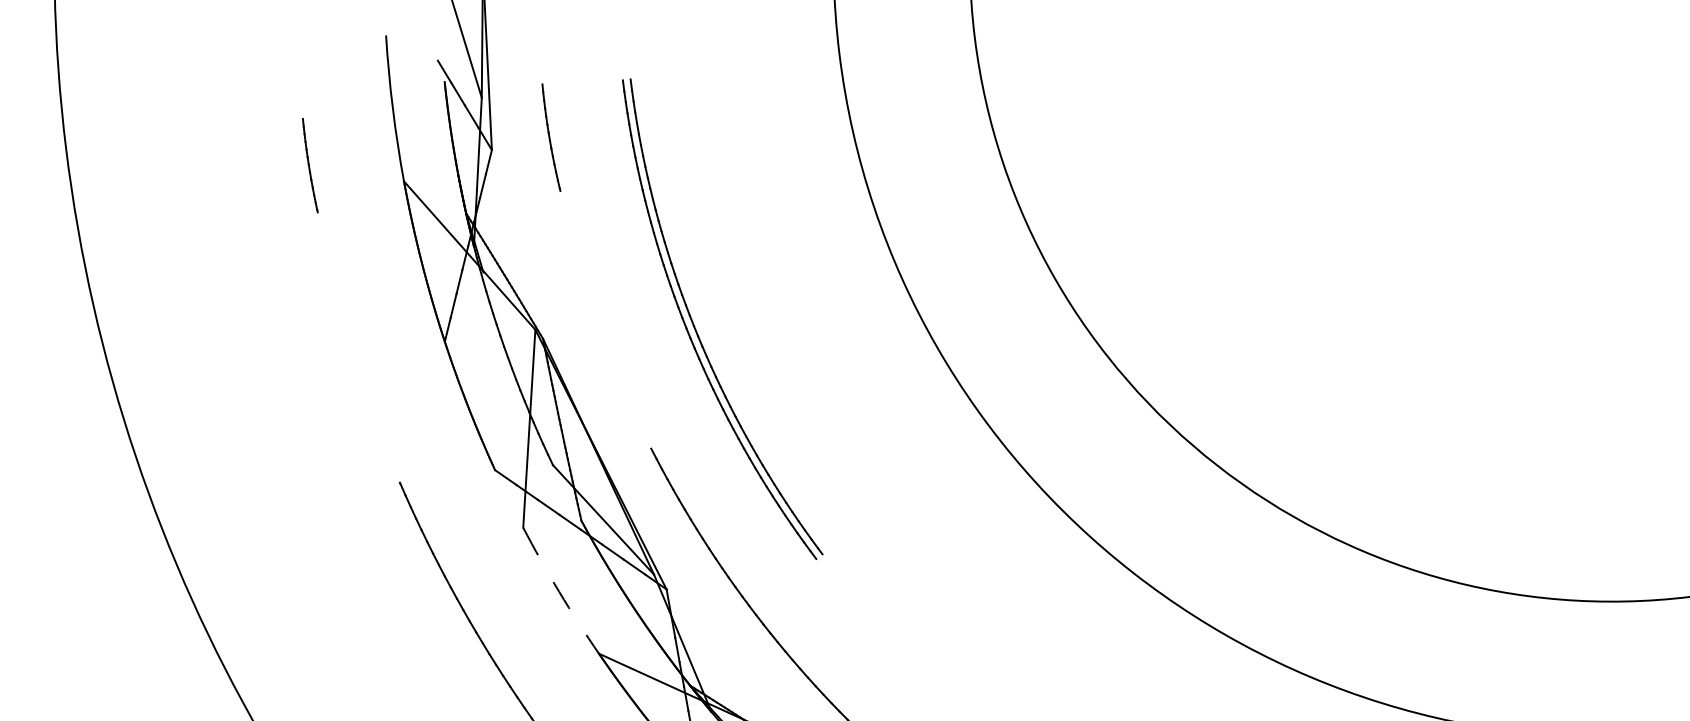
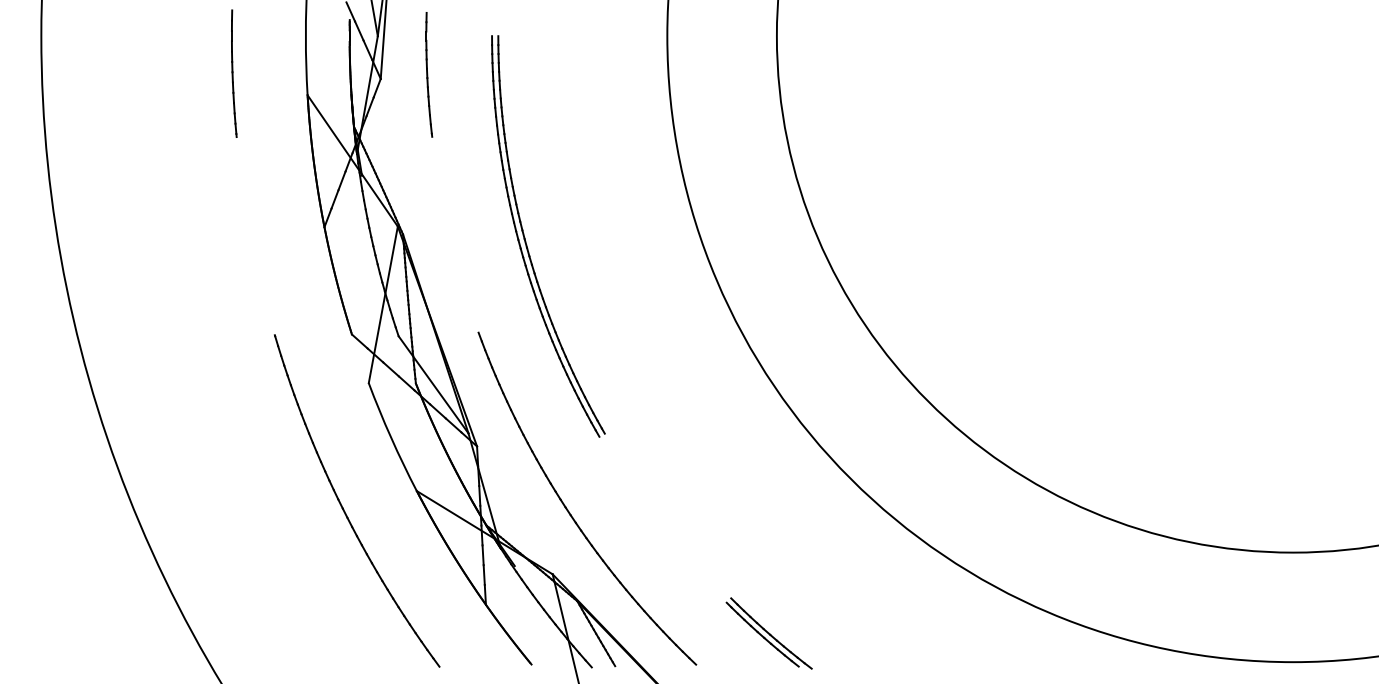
part: (551, 137) -> (429, 74), size x1.43
part: (310, 165) -> (234, 73), size x1.67
arc: (559, 591) -> (391, 437), dashed -> solid

